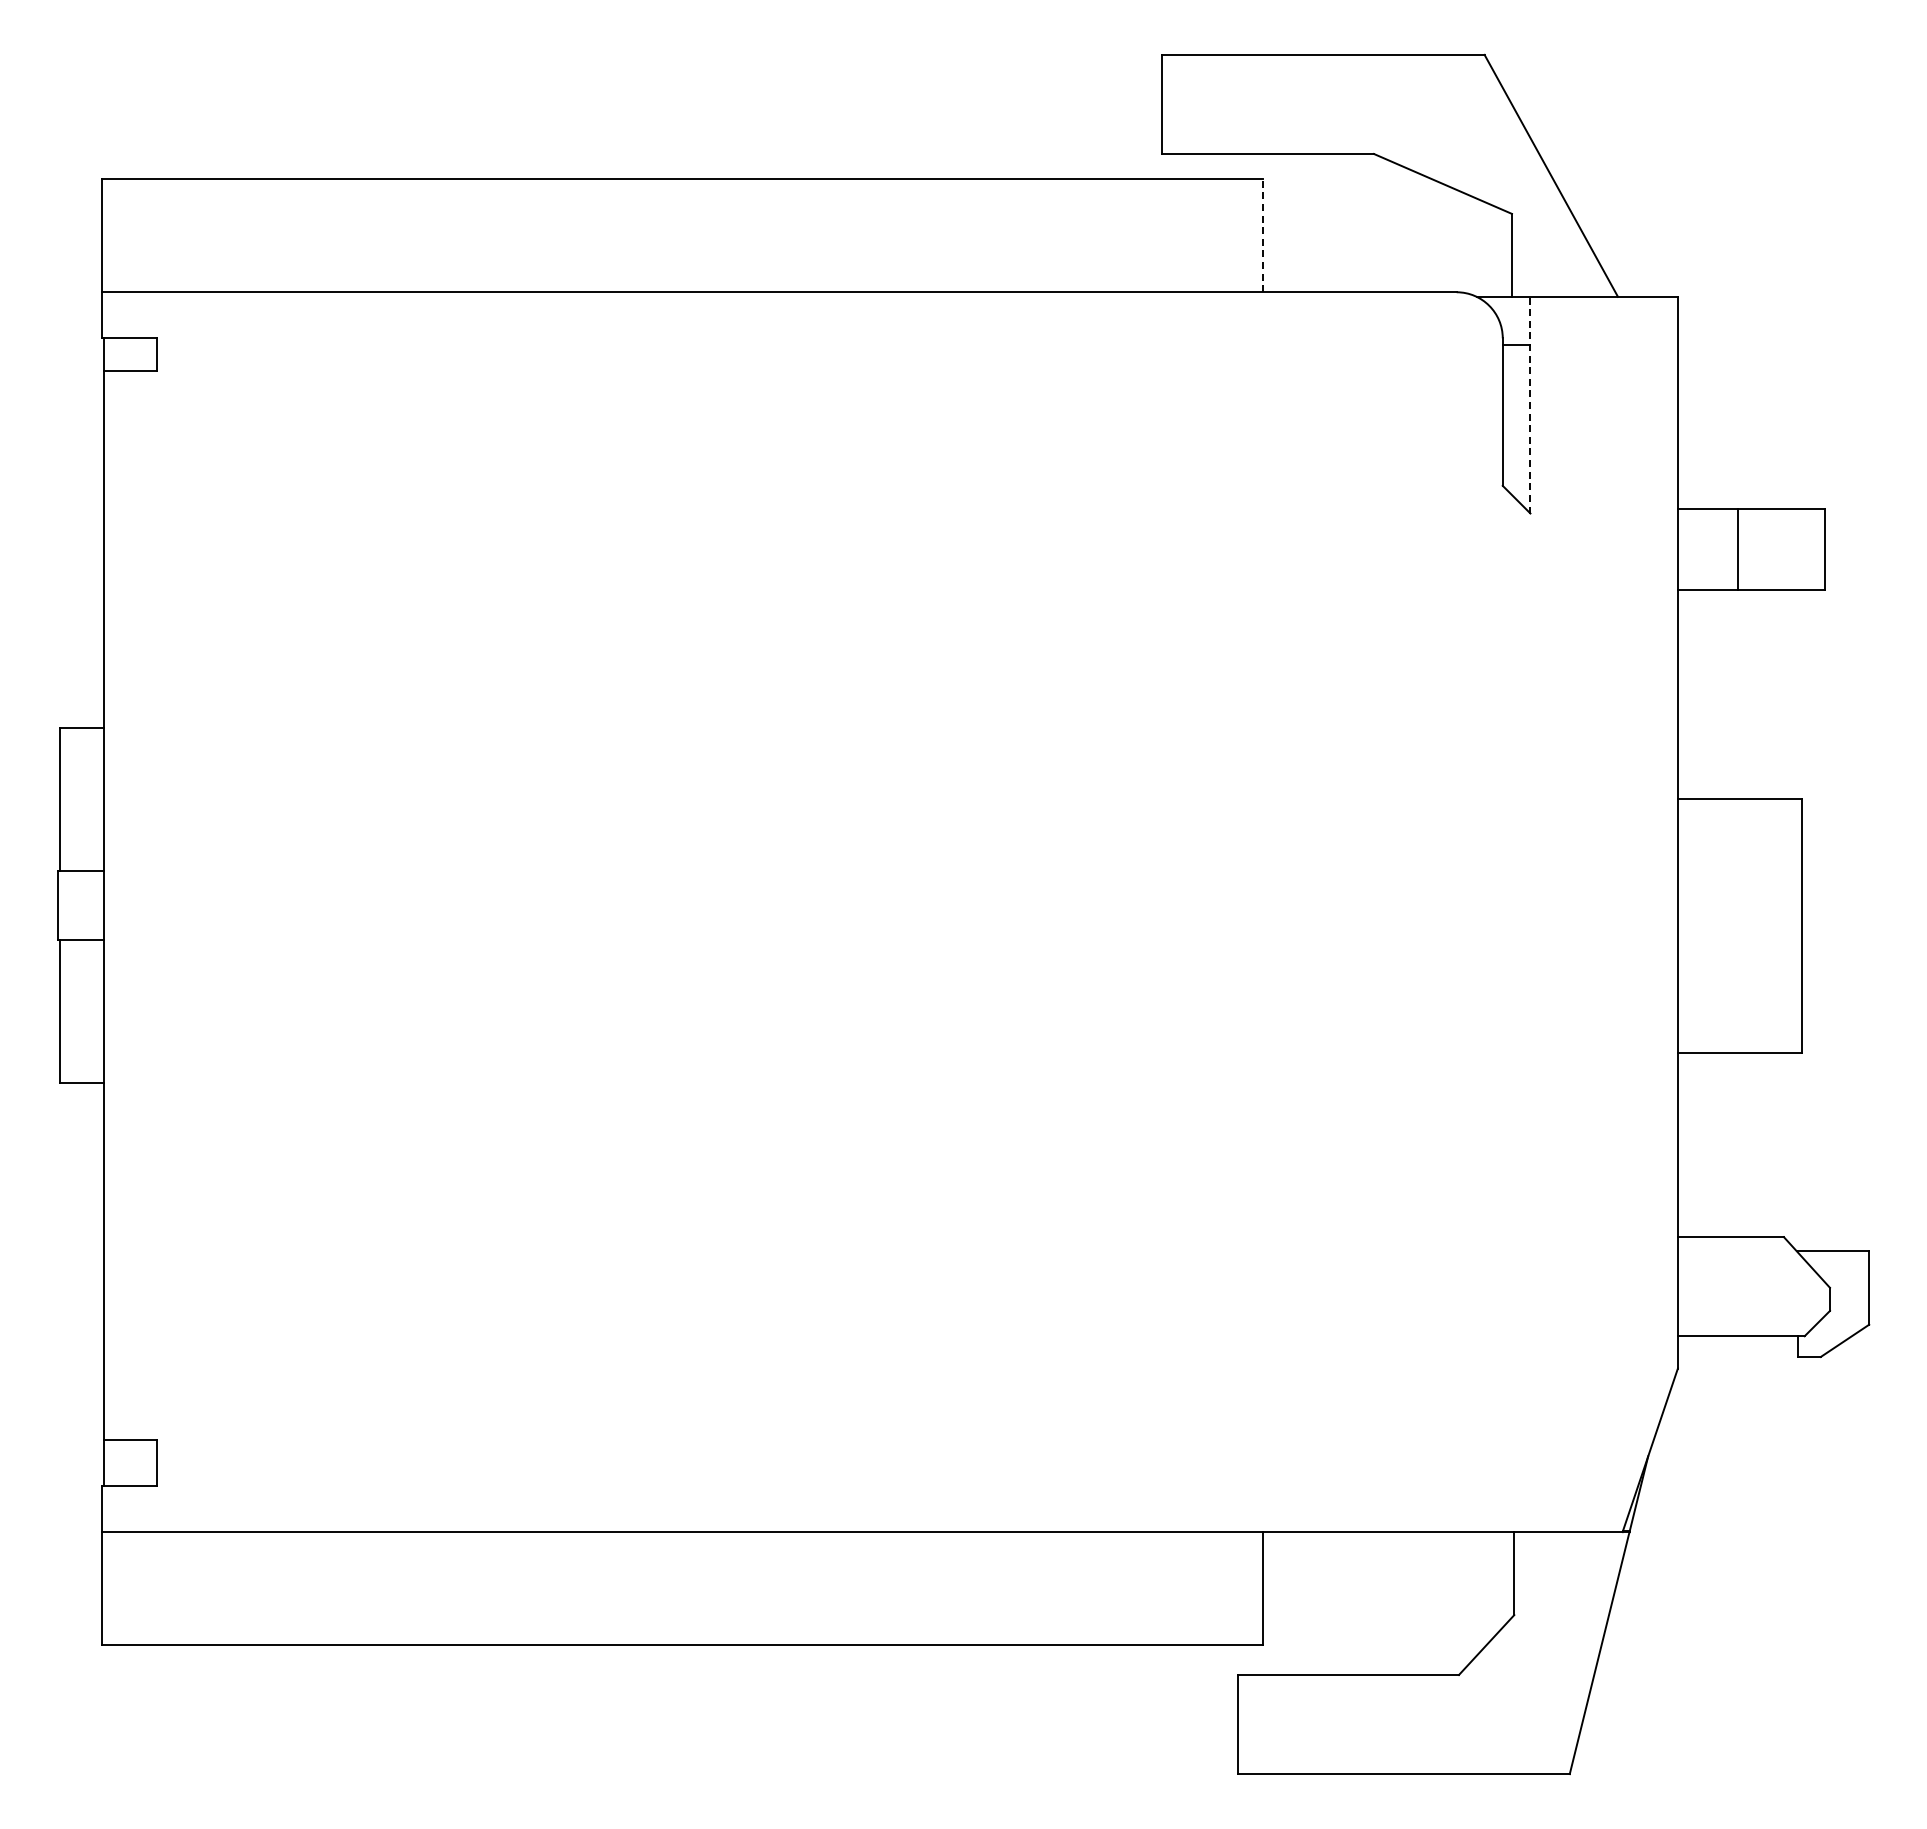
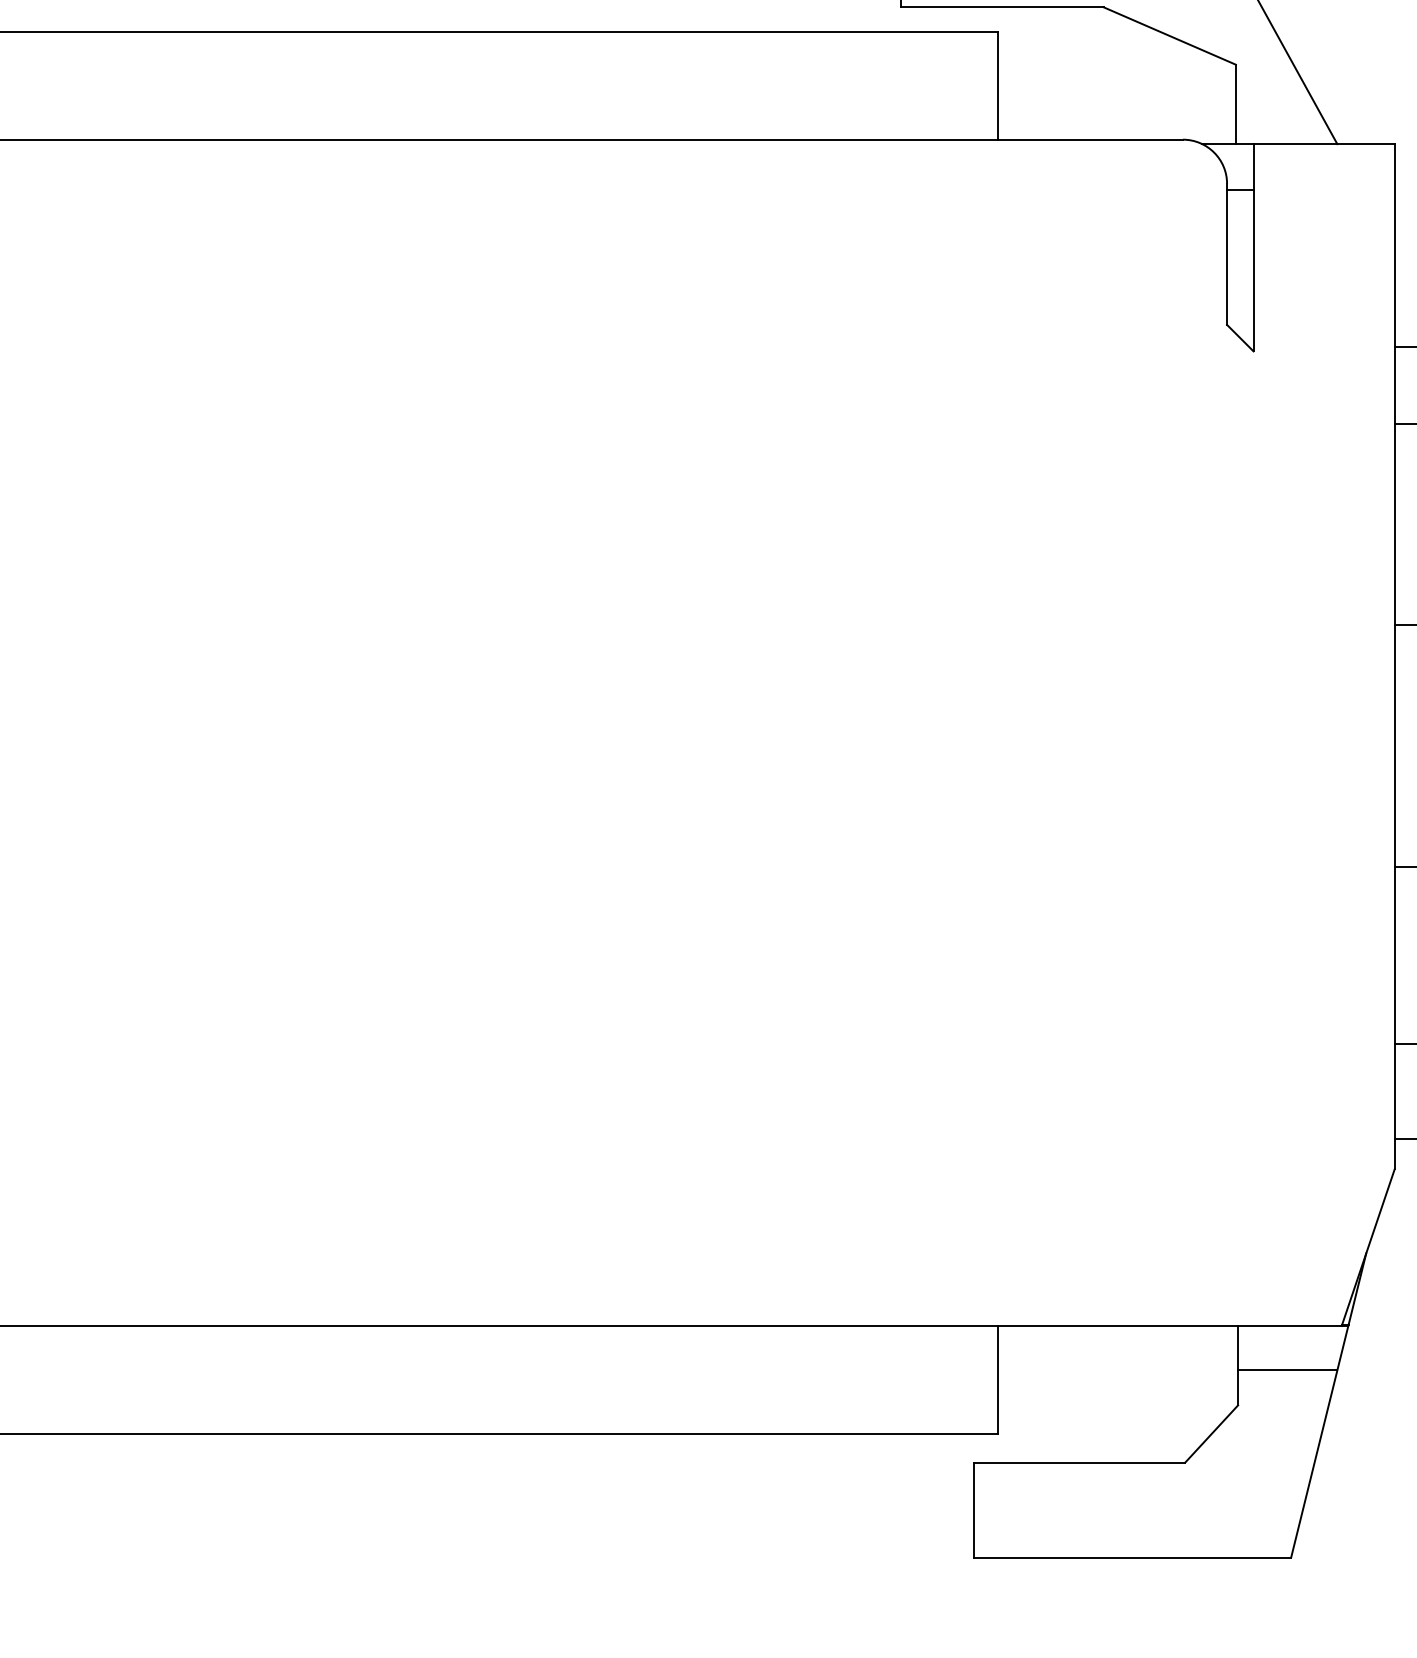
line: (1263, 235) -> (998, 85), dashed -> solid
line: (1530, 404) -> (1253, 247), dashed -> solid
line: (1566, 1578) -> (1288, 1370), added

